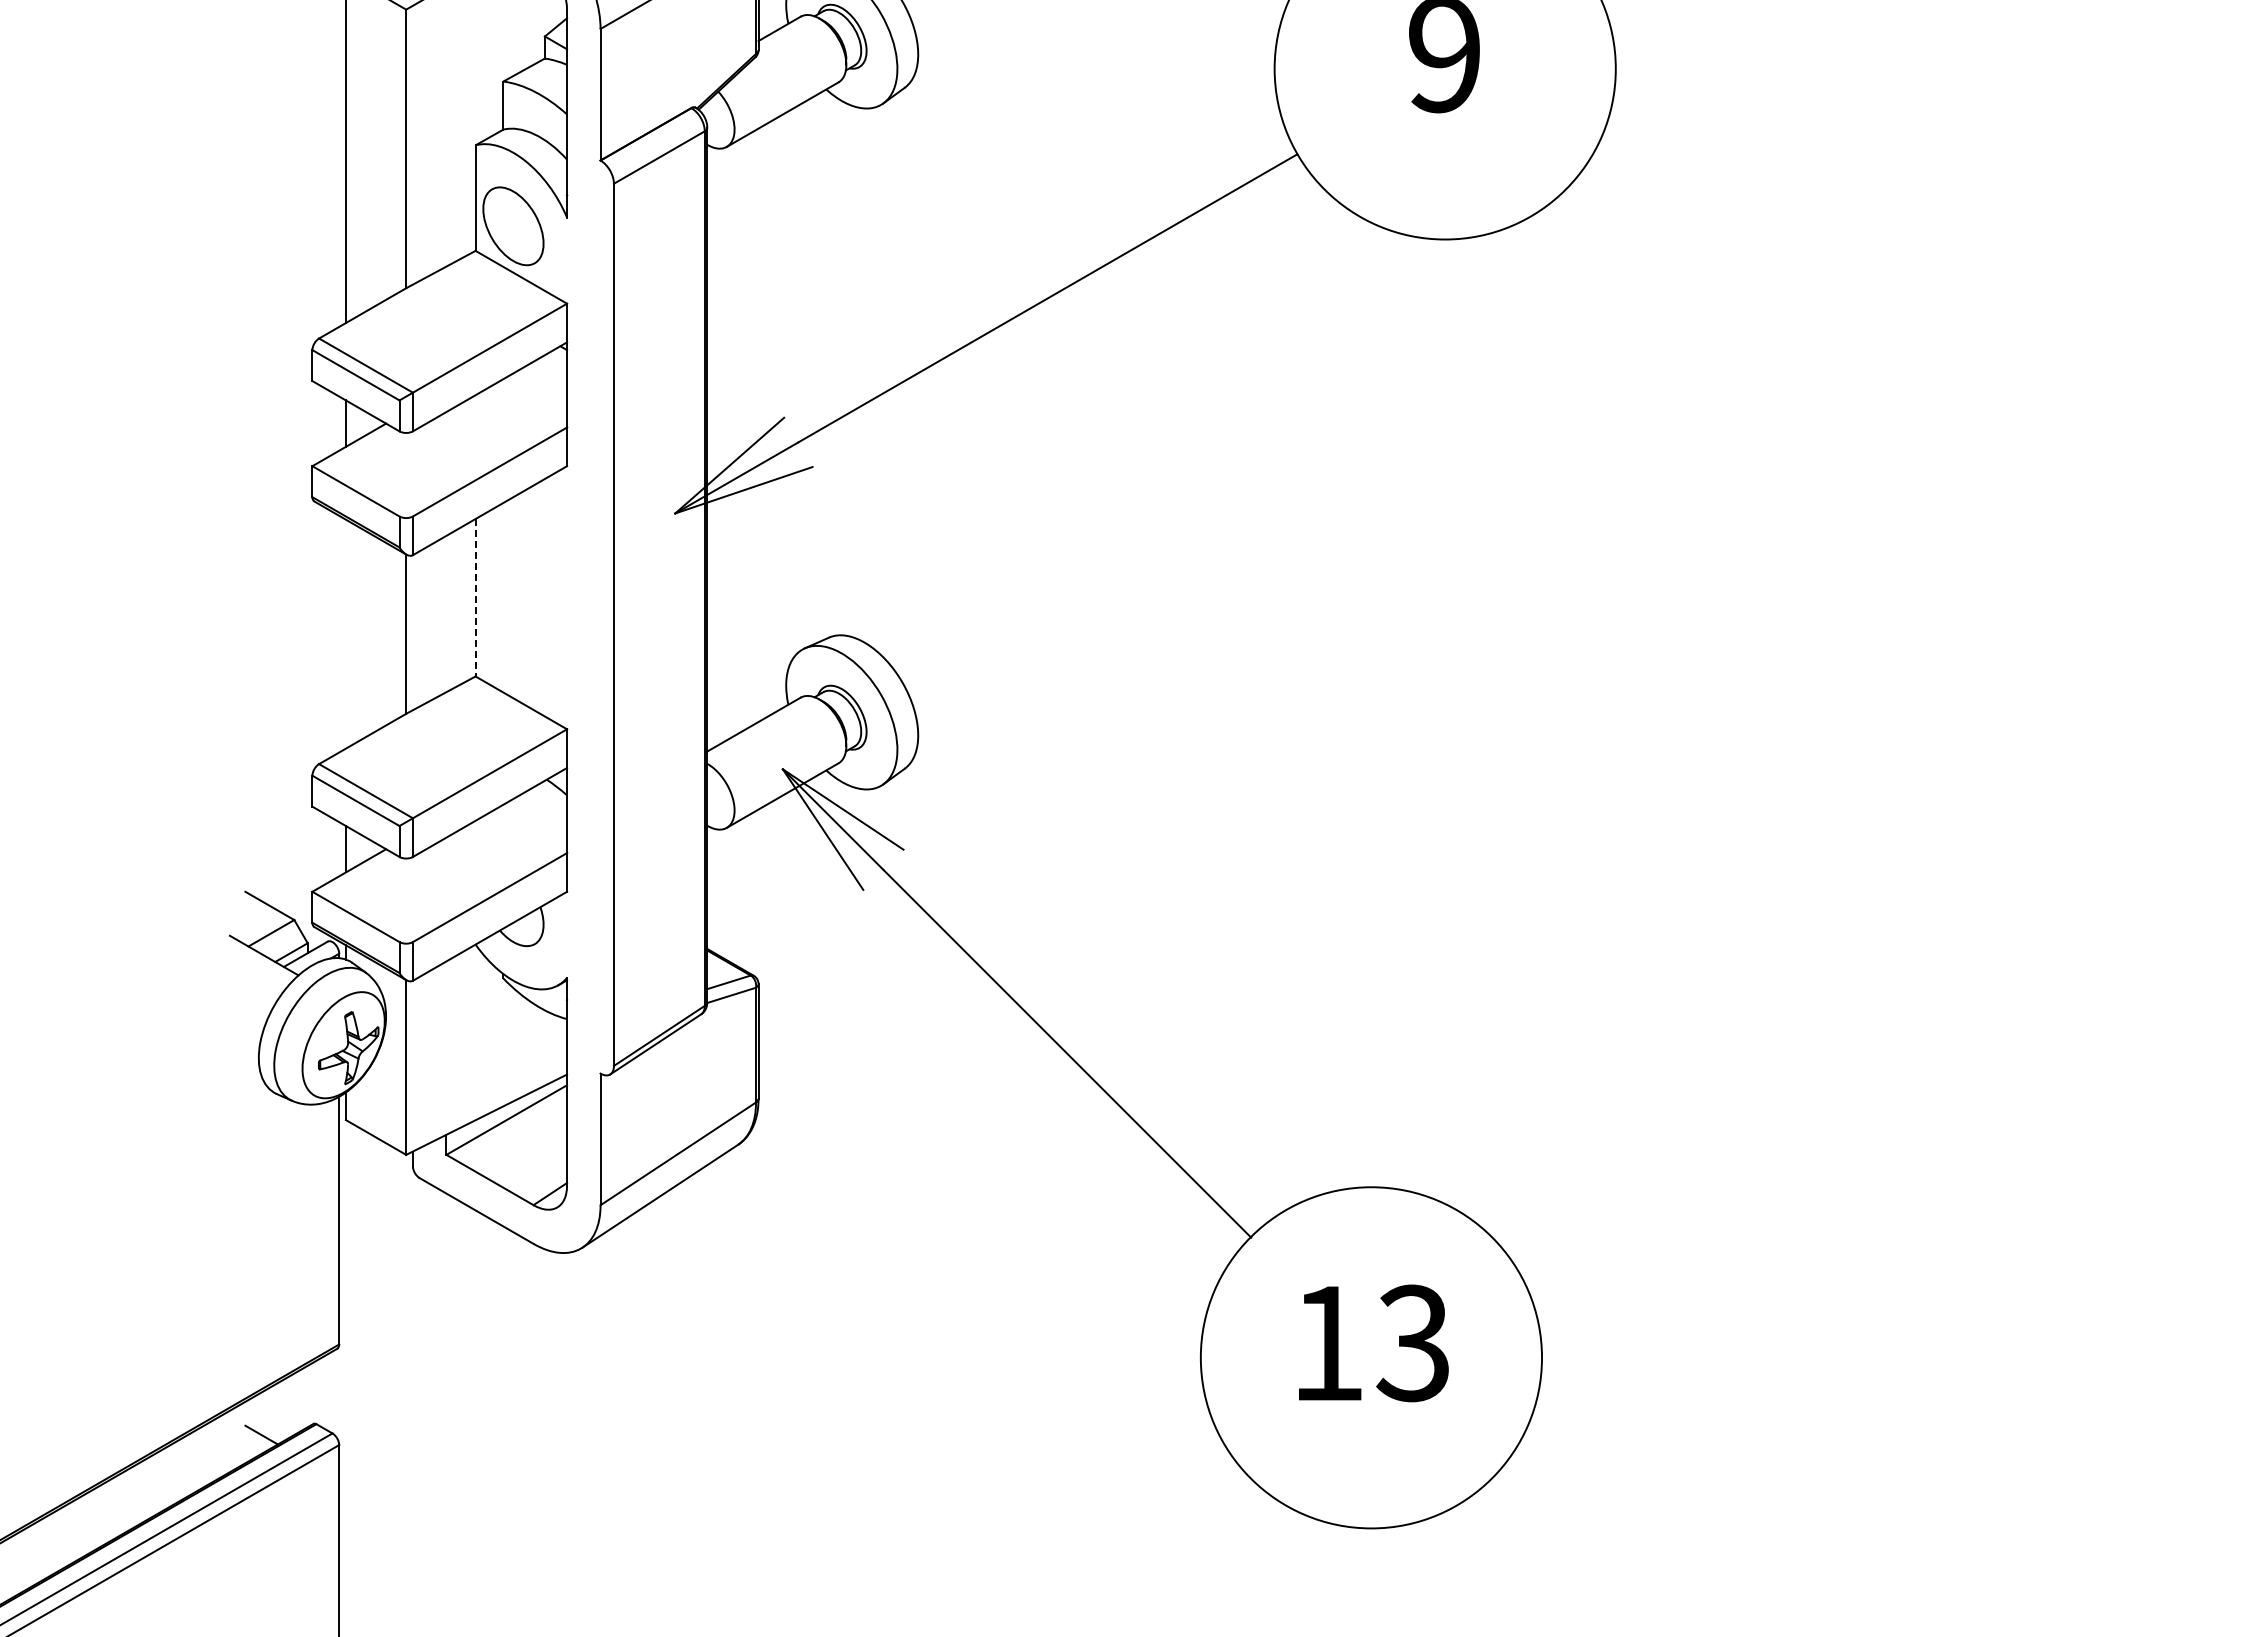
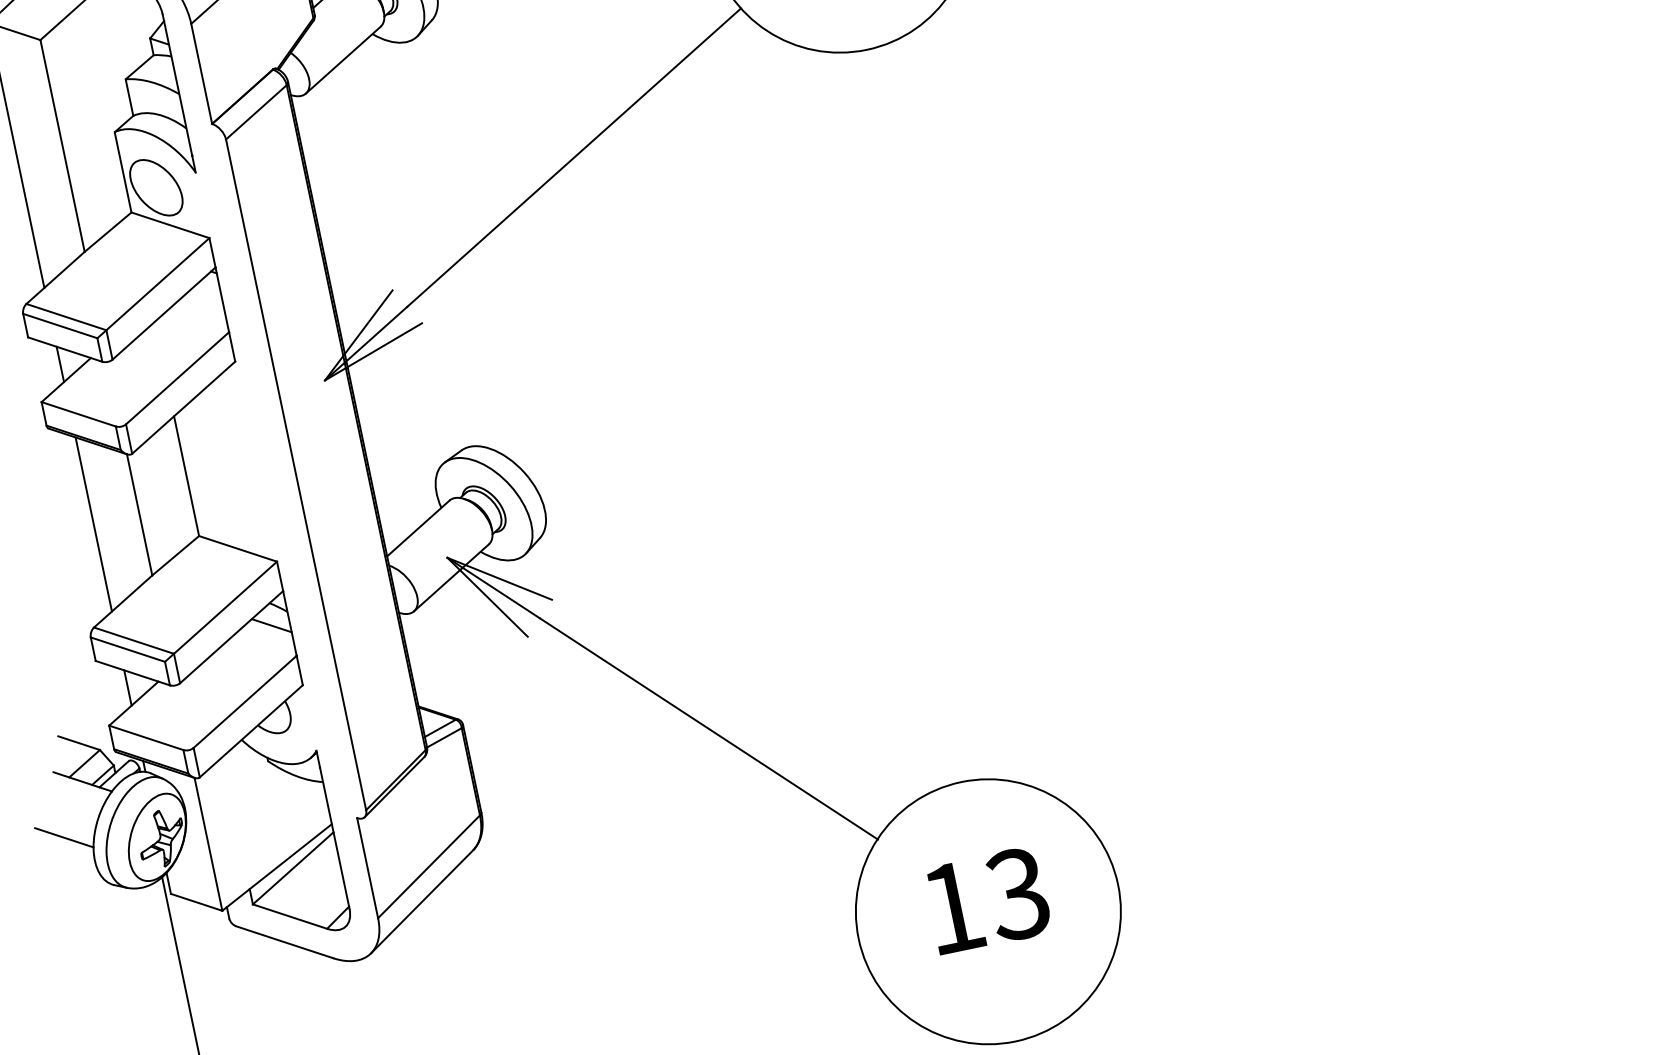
line: (475, 597) -> (186, 476), dashed -> solid
line: (345, 633) -> (93, 524), added
line: (543, 808) -> (271, 625), added
line: (226, 1021) -> (64, 837), added

